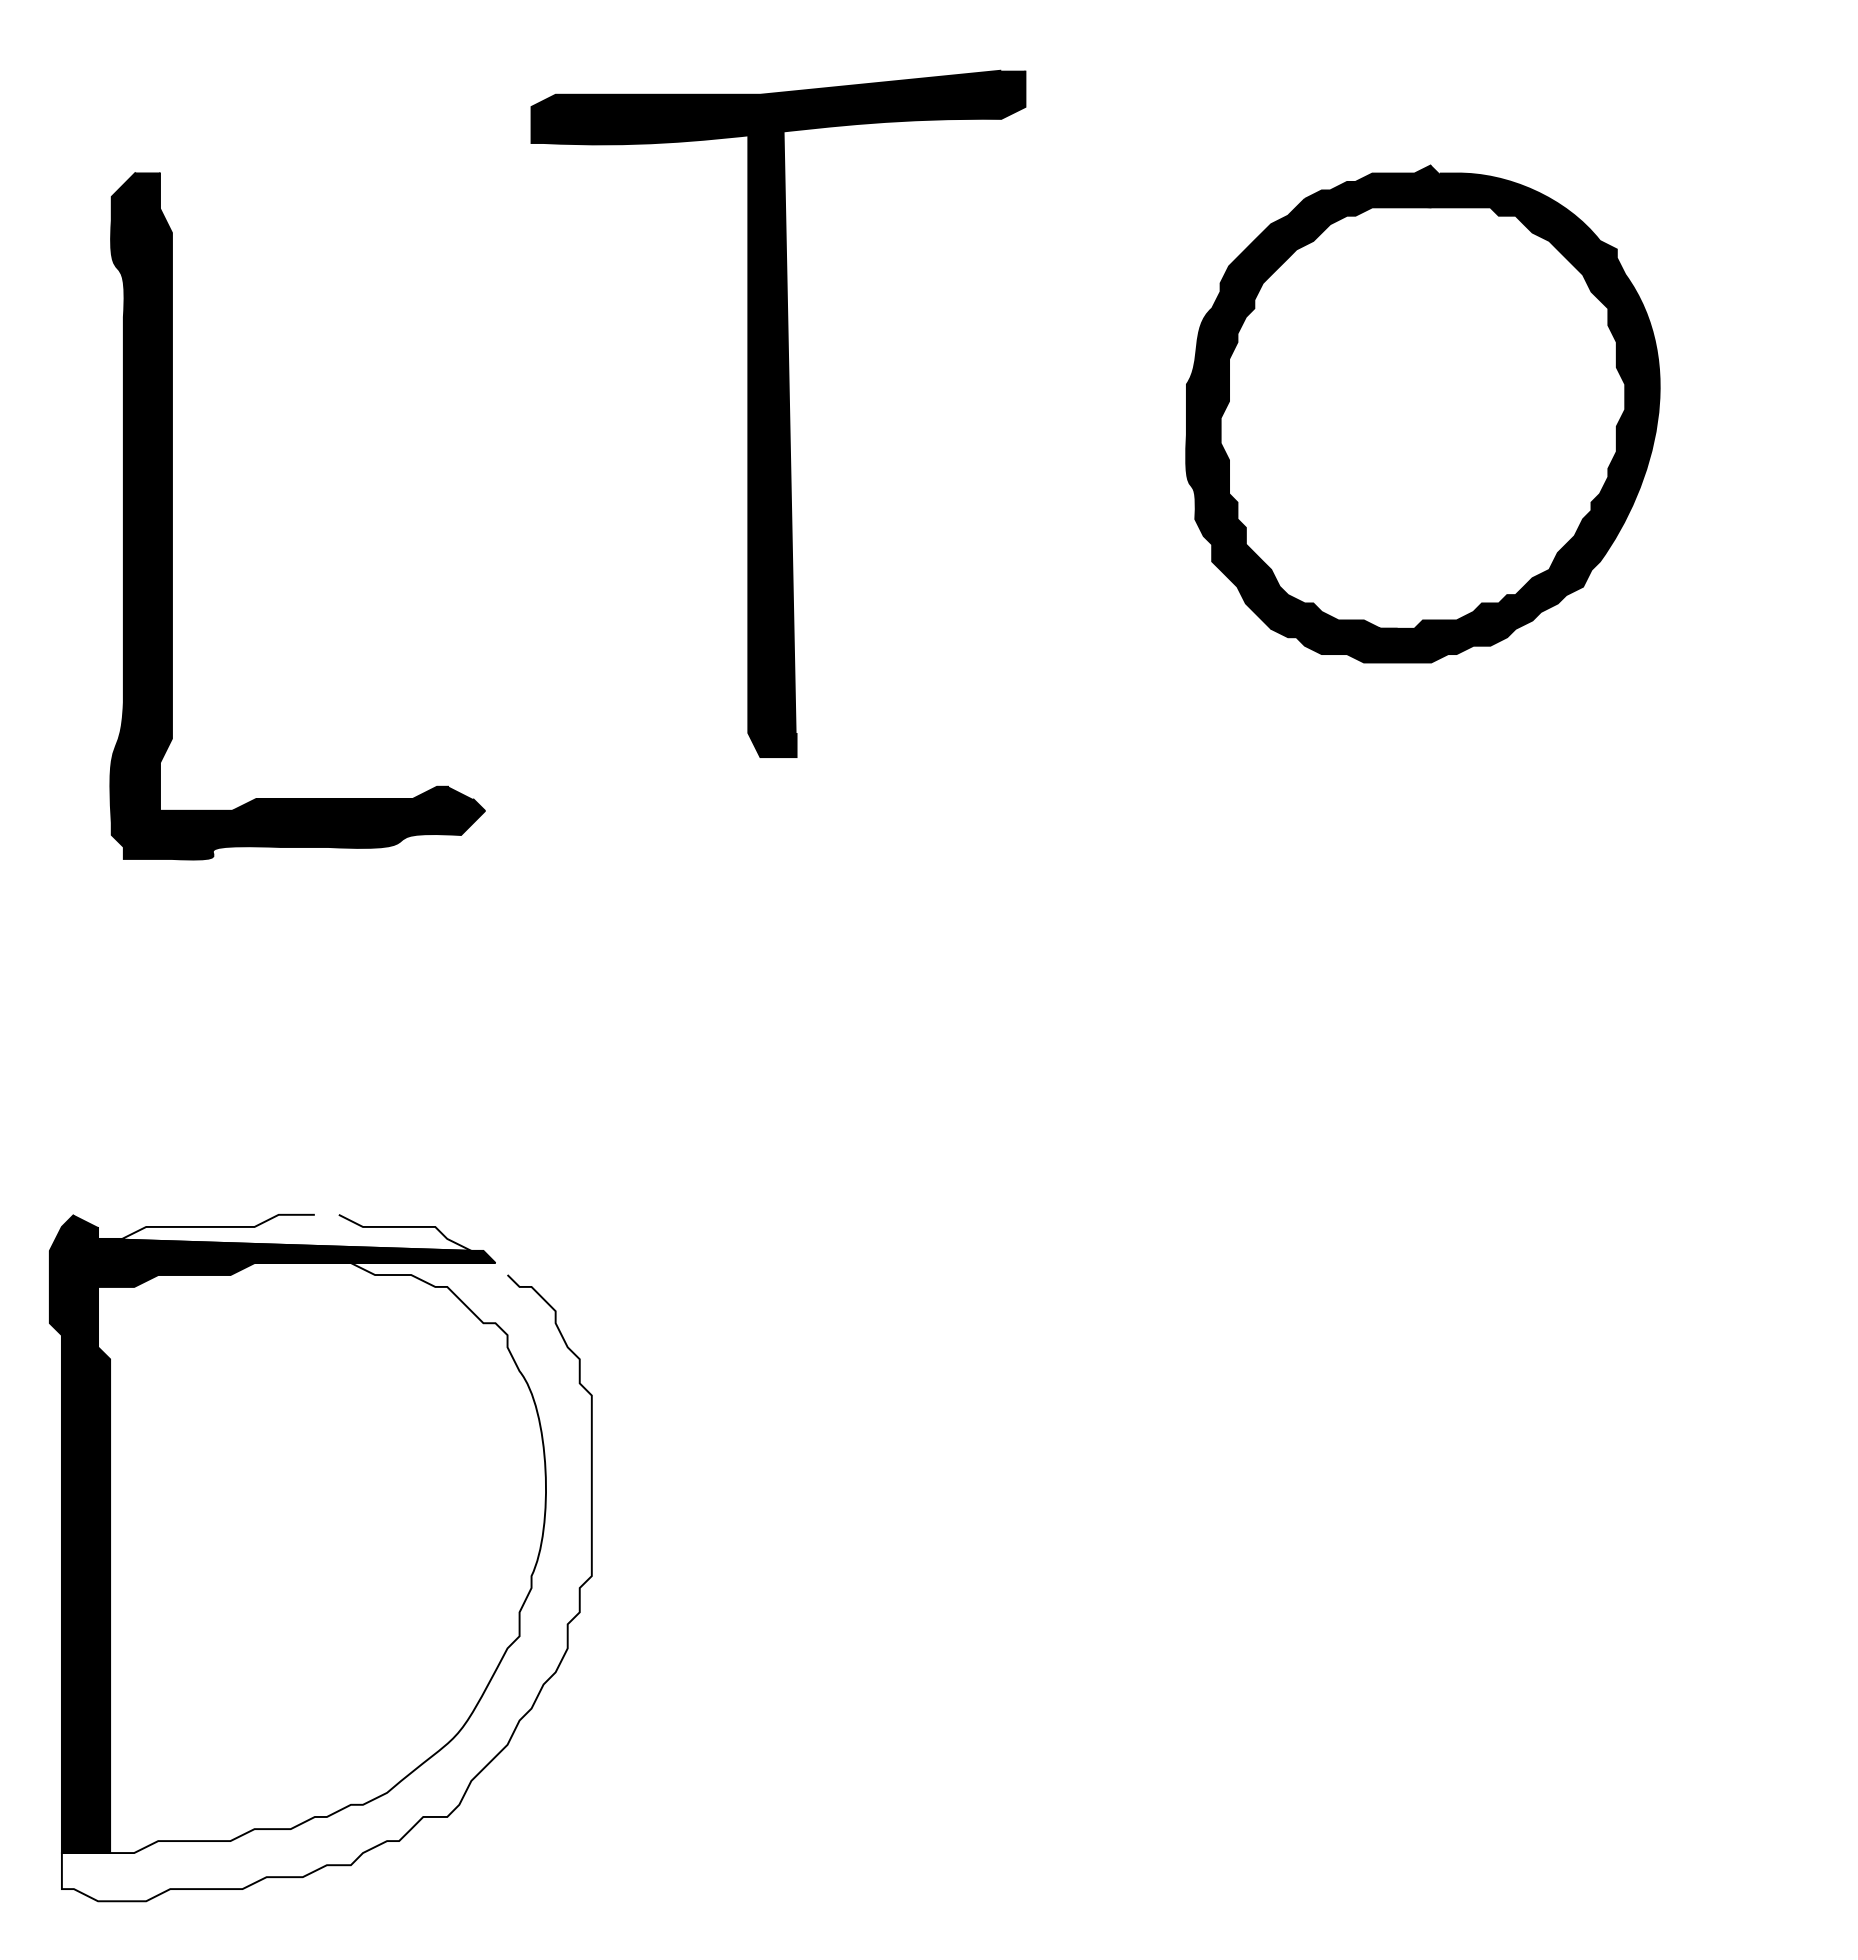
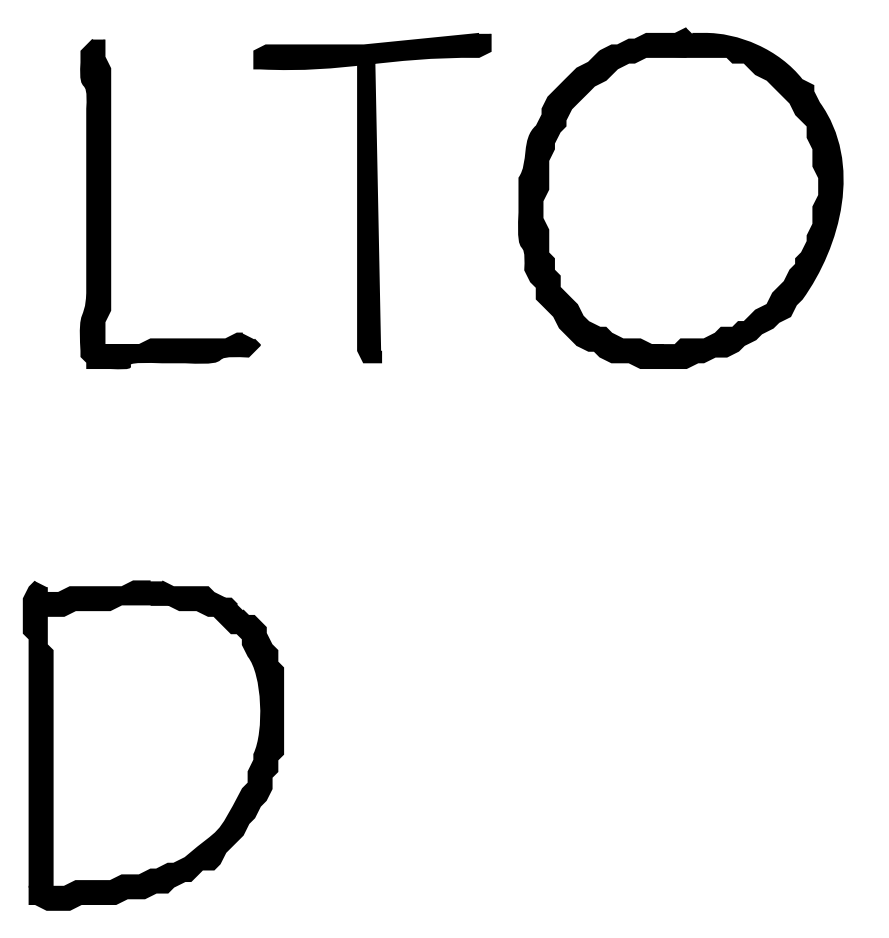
part: (1422, 412) -> (680, 197), size x1.43
part: (174, 517) -> (111, 204), moved
fill: (283, 1231) -> (135, 589), added
fill: (327, 1580) -> (156, 756), added

